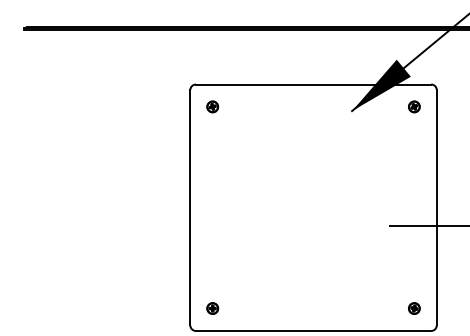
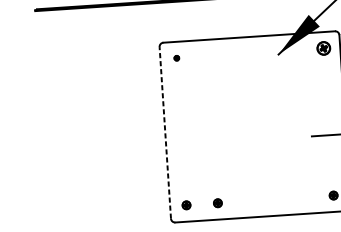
part: (212, 106) -> (176, 57), size x0.6
part: (414, 106) -> (323, 48), size x1.6
line: (190, 207) -> (165, 132), solid -> dashed
part: (255, 308) -> (217, 203), added

